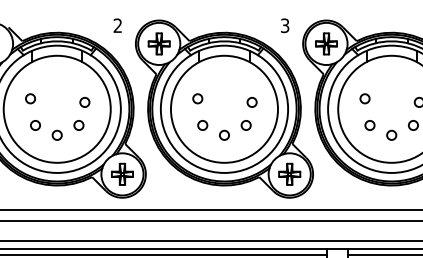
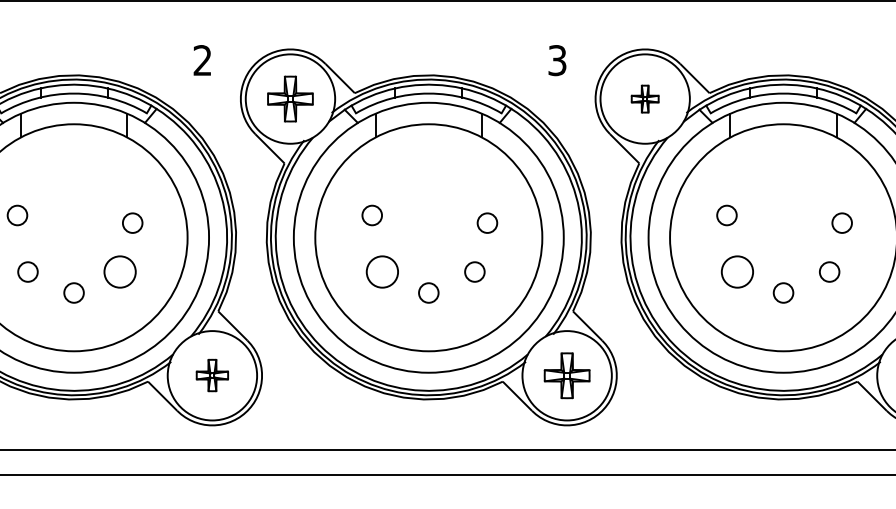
part: (326, 43) -> (645, 98), size x0.6
circle: (78, 125) -> (119, 272), size x1.6
circle: (202, 125) -> (382, 272), size x1.6
circle: (369, 125) -> (736, 272), size x1.6
part: (122, 173) -> (212, 373), size x0.7

